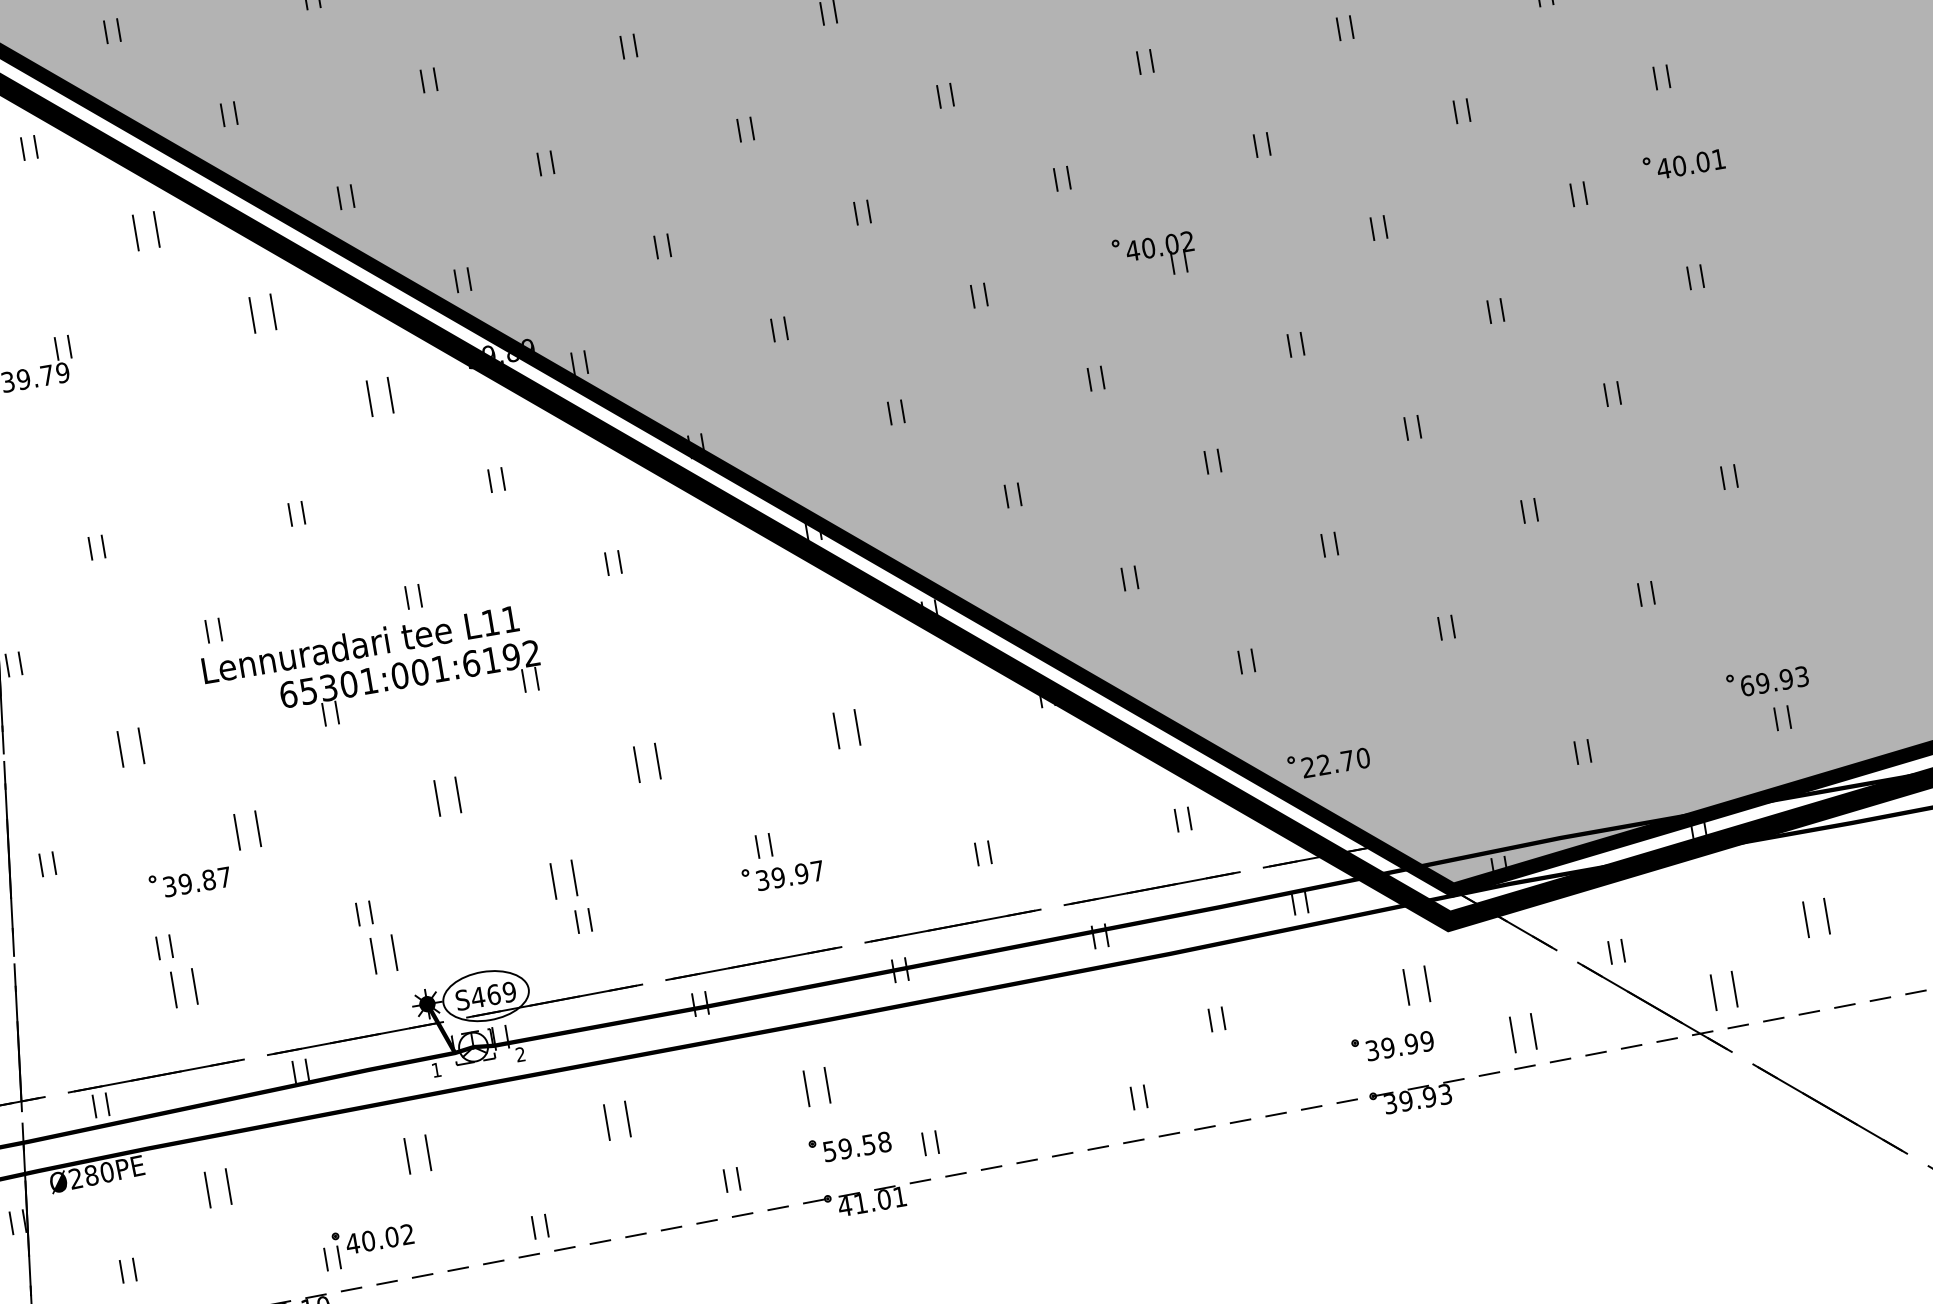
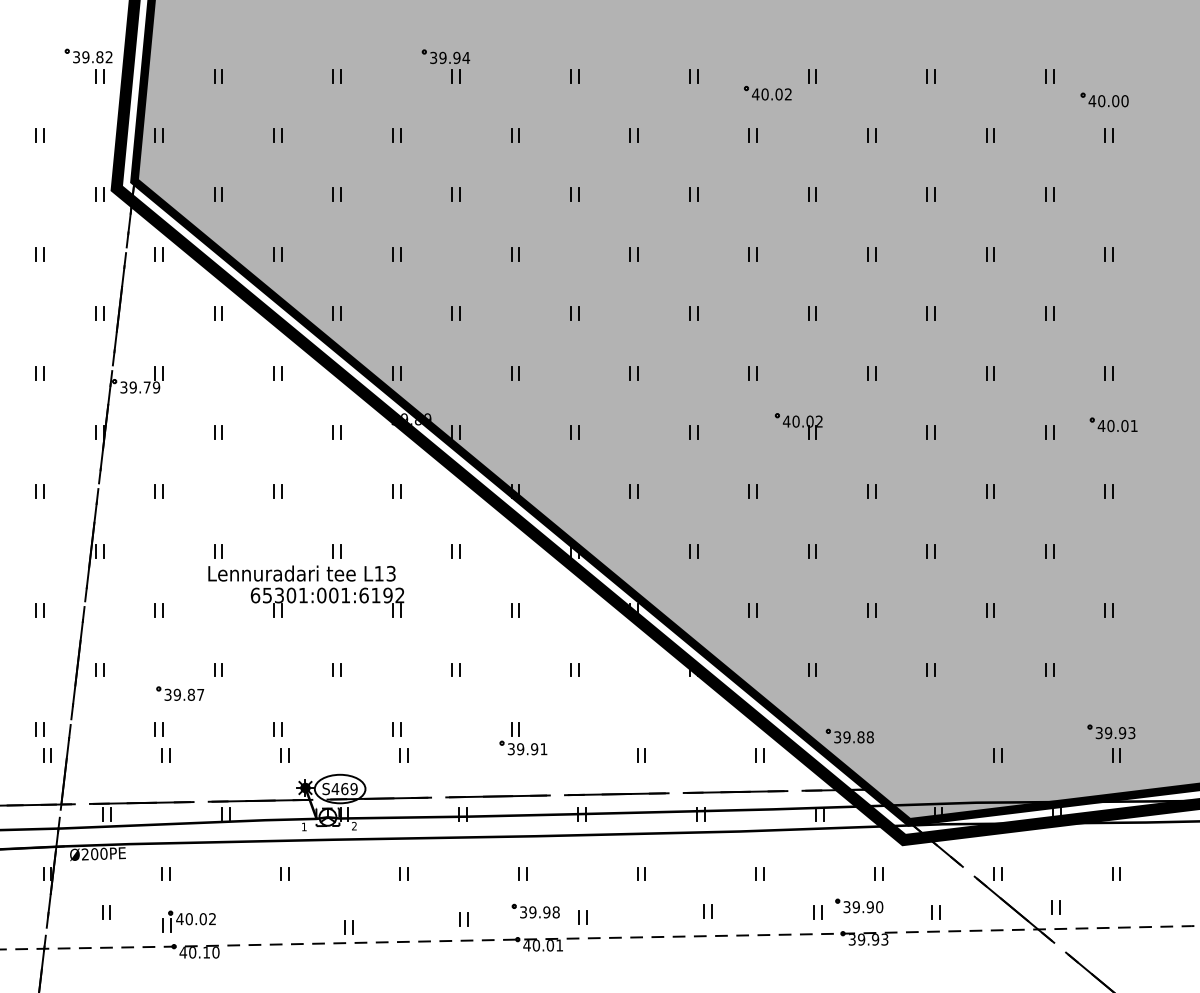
part: (146, 230) -> (218, 313), size x0.62
part: (262, 314) -> (277, 373), size x0.62
part: (378, 397) -> (336, 432), size x0.62
part: (179, 430) -> (218, 432), added
text: (509, 619) -> (390, 573), L11 -> L13
part: (730, 645) -> (515, 610), added
text: (1746, 686) -> (1098, 733), 69.93 -> 39.93
part: (846, 728) -> (574, 669), size x0.62
part: (129, 747) -> (158, 610), size x0.62
part: (646, 762) -> (455, 669), size x0.62
text: (1335, 763) -> (853, 737), 22.70 -> 39.88
part: (445, 796) -> (336, 669), size x0.62
part: (247, 829) -> (218, 669), size x0.62
text: (816, 871) -> (543, 749), 39.97 -> 39.91
part: (563, 879) -> (396, 729), size x0.62
part: (1816, 917) -> (1116, 873), size x0.62
part: (382, 955) -> (284, 755), size x0.62
part: (1415, 984) -> (878, 873), size x0.62
part: (182, 989) -> (165, 755), size x0.62
part: (1723, 991) -> (1055, 907), size x0.62
part: (1522, 1034) -> (935, 912), size x0.62
text: (1427, 1041) -> (879, 907), 39.99 -> 39.90
part: (1017, 1052) -> (641, 873), added
part: (1324, 1067) -> (817, 912), added
part: (816, 1086) -> (522, 873), size x0.62
part: (616, 1120) -> (403, 873), size x0.62
text: (849, 1148) -> (535, 912), 59.58 -> 39.98
part: (416, 1154) -> (284, 873), size x0.62
text: (91, 1174) -> (94, 853), Ø280PE -> Ø200PE
part: (216, 1187) -> (165, 873), size x0.62
text: (860, 1203) -> (536, 945), 41.01 -> 40.01
part: (367, 1245) -> (188, 921), moved

